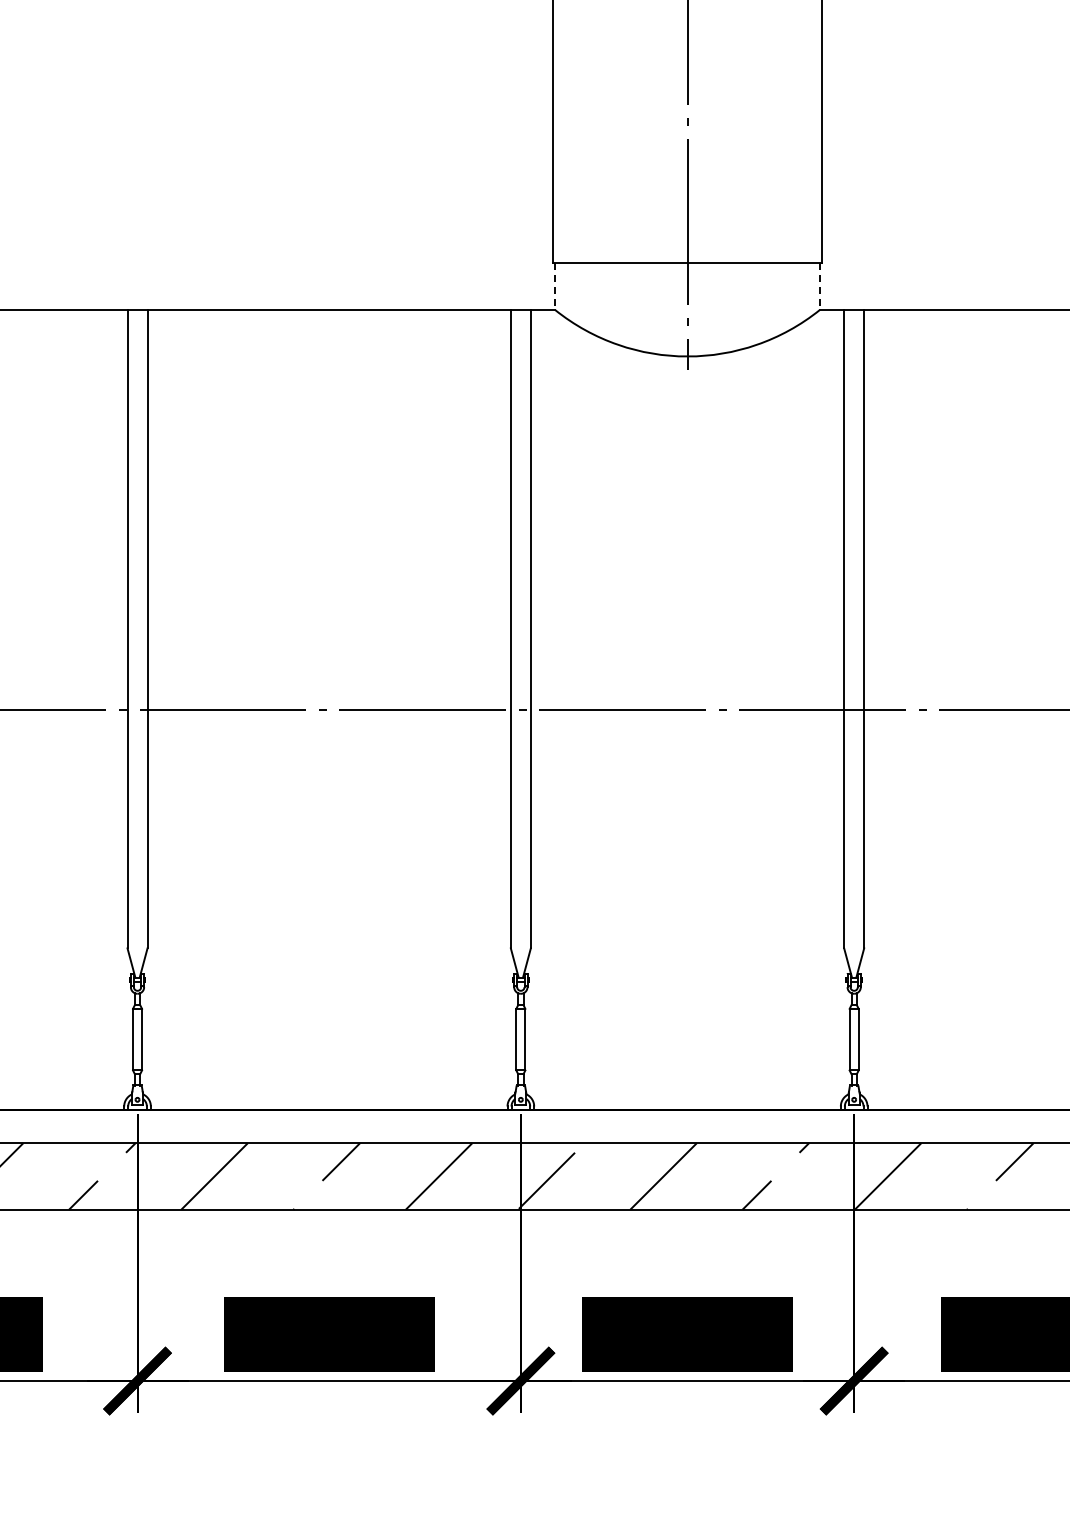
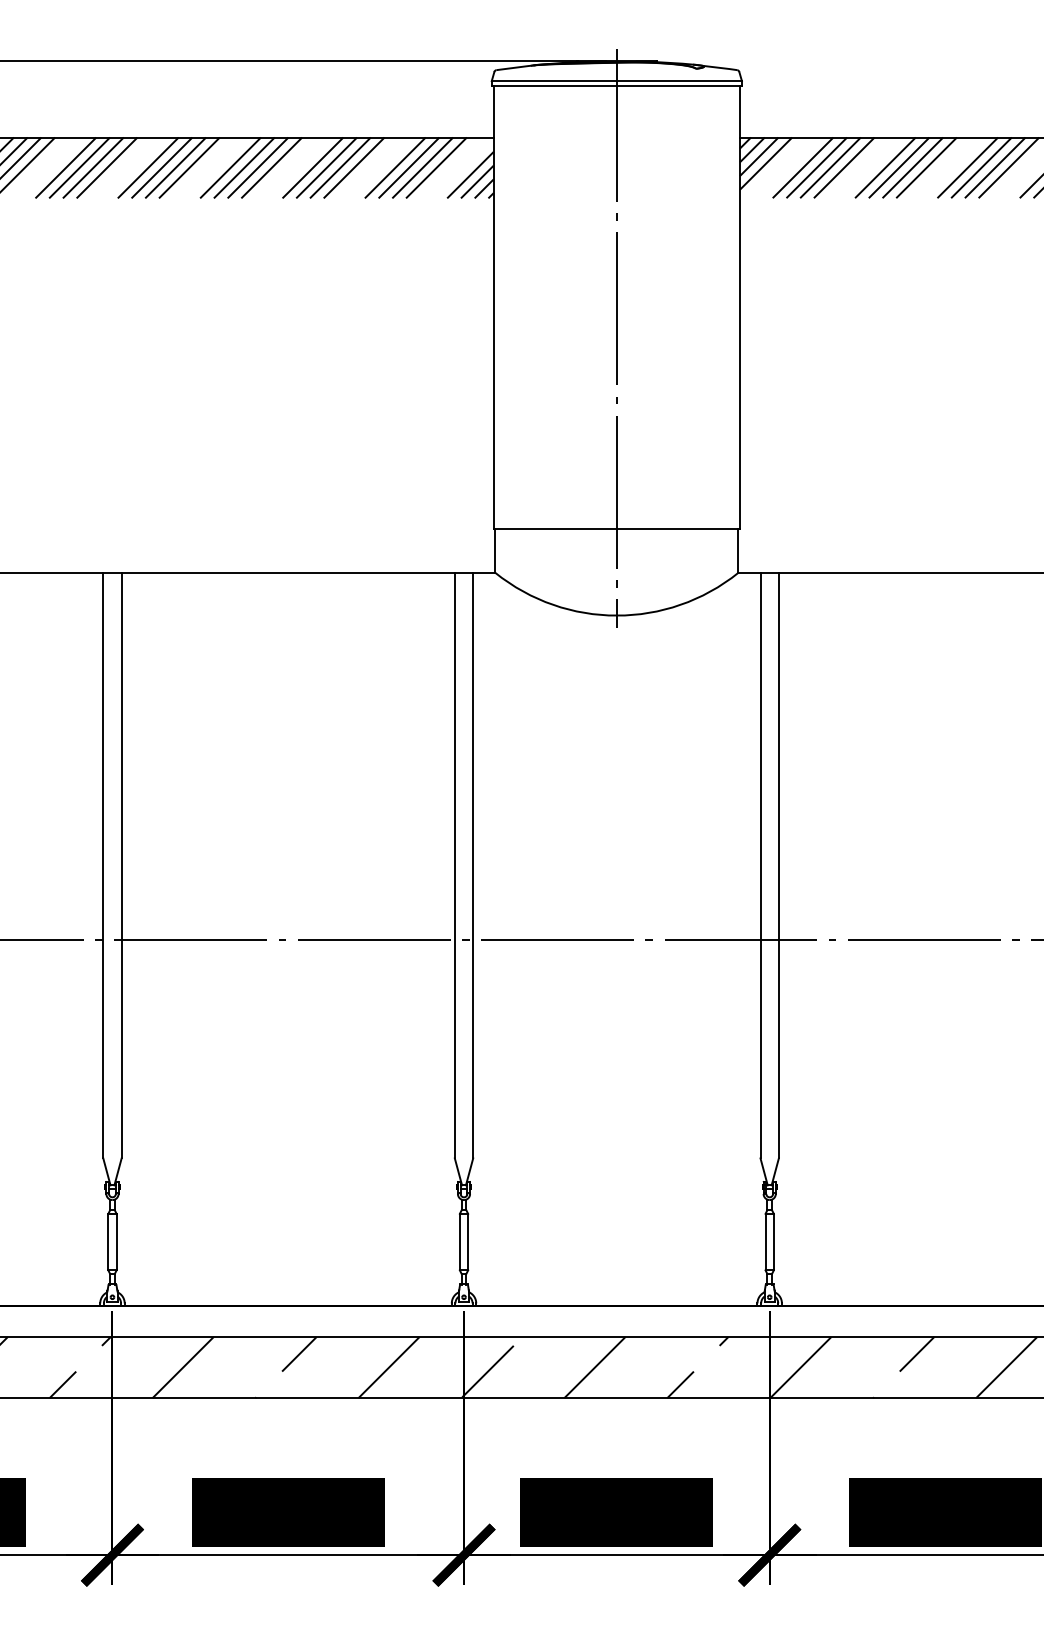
line: (555, 286) -> (495, 551), dashed -> solid
line: (820, 286) -> (738, 551), dashed -> solid

